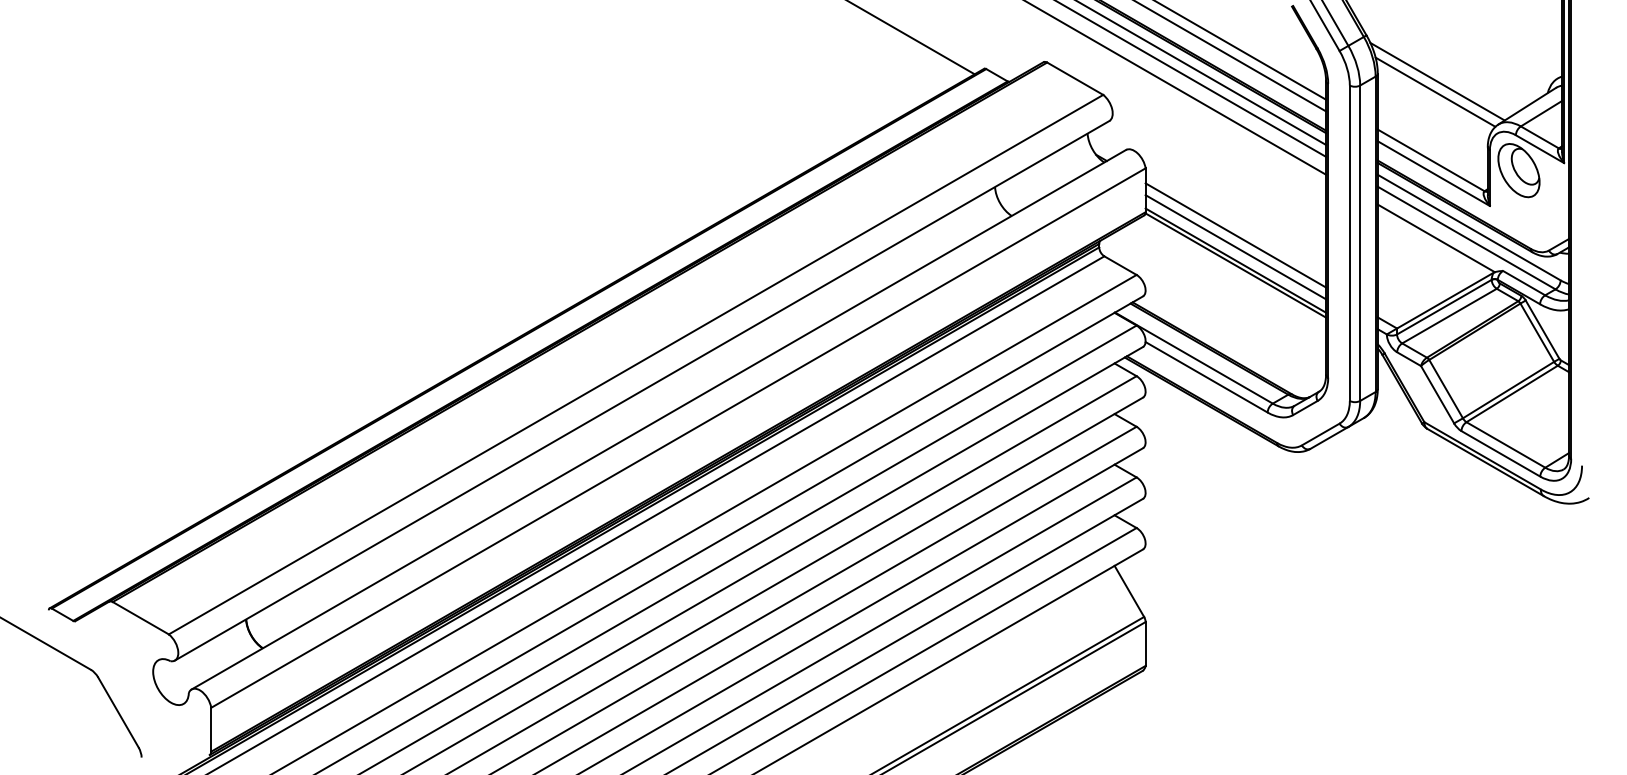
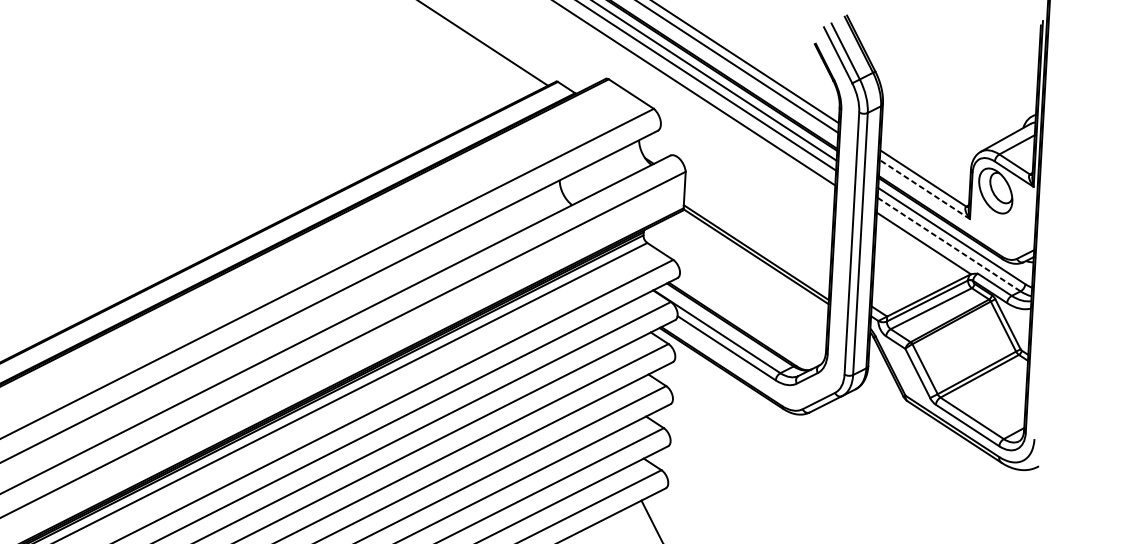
line: (1437, 81) -> (932, 113), removed
line: (1435, 91) -> (930, 121), removed
line: (1433, 173) -> (924, 189), solid -> dashed
line: (1235, 235) -> (757, 231), removed
line: (1466, 238) -> (949, 245), solid -> dashed
line: (1235, 247) -> (756, 241), removed

